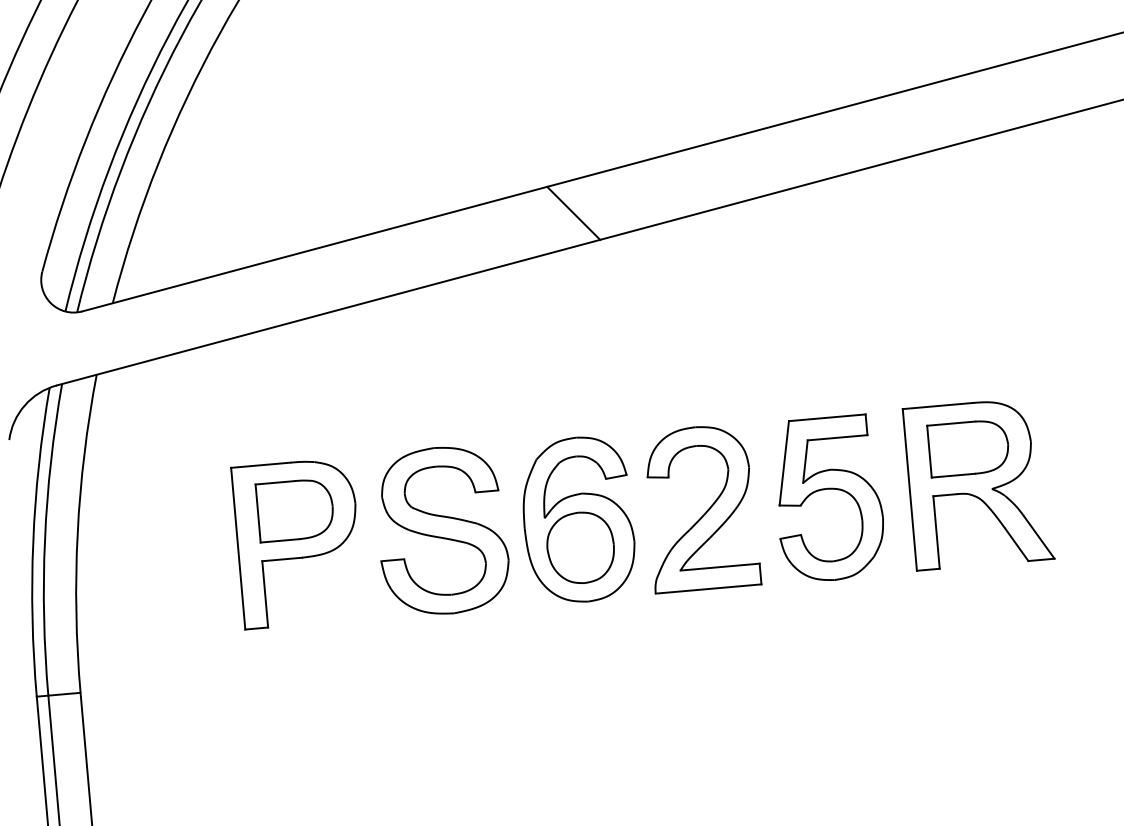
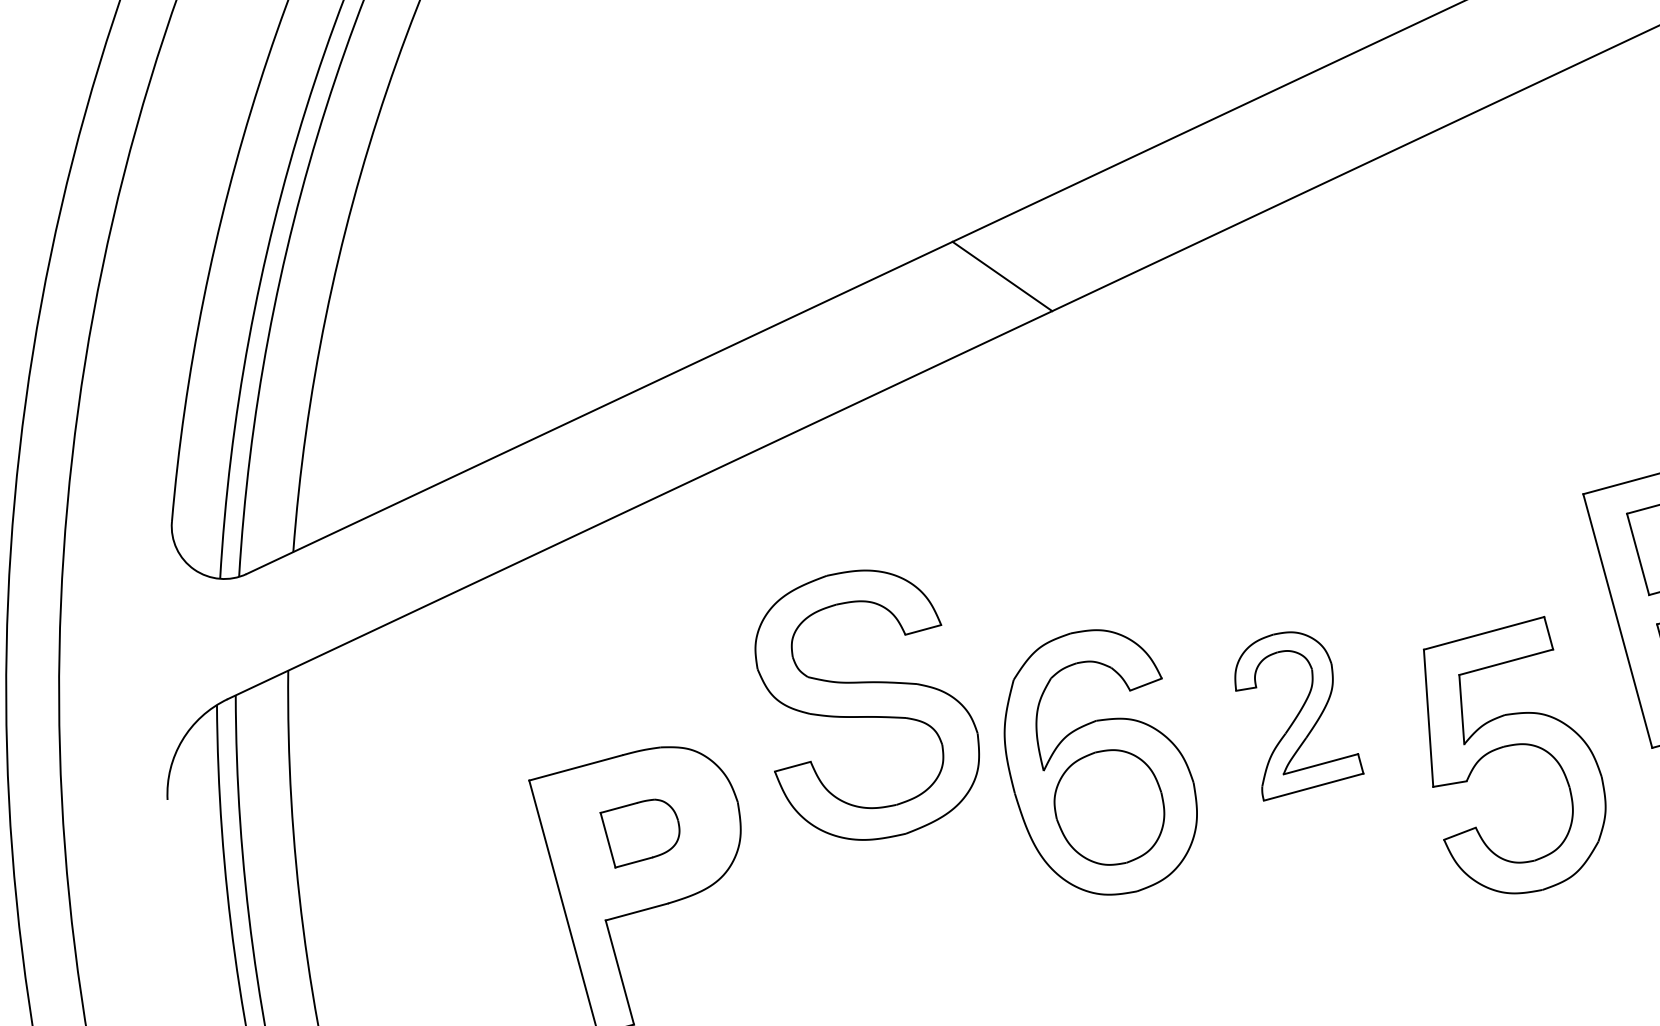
part: (830, 489) -> (1509, 746), moved
part: (704, 510) -> (1296, 712), size x0.6
part: (293, 511) -> (641, 832), size x0.6
part: (444, 530) -> (866, 704), moved

